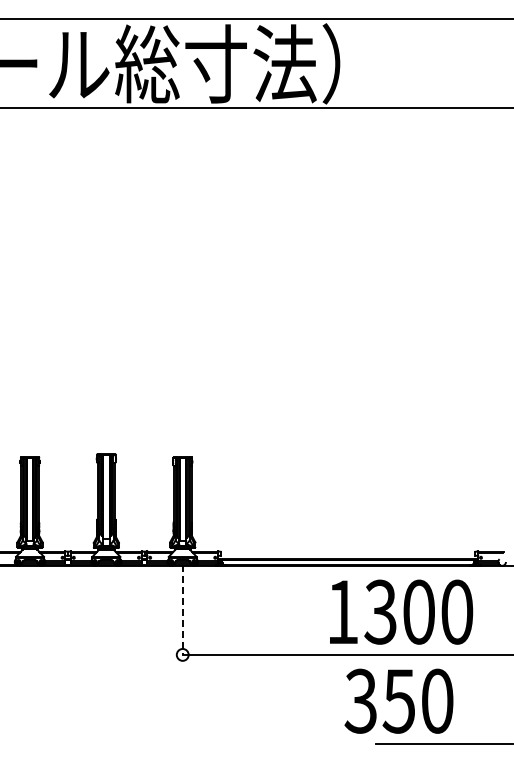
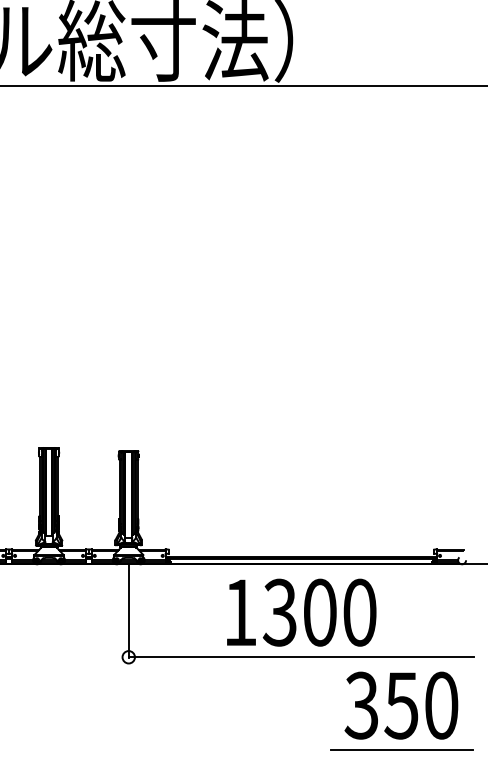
line: (182, 610) -> (128, 610), dashed -> solid
text: (401, 611) -> (301, 611), moved
text: (398, 700) -> (400, 704), moved

